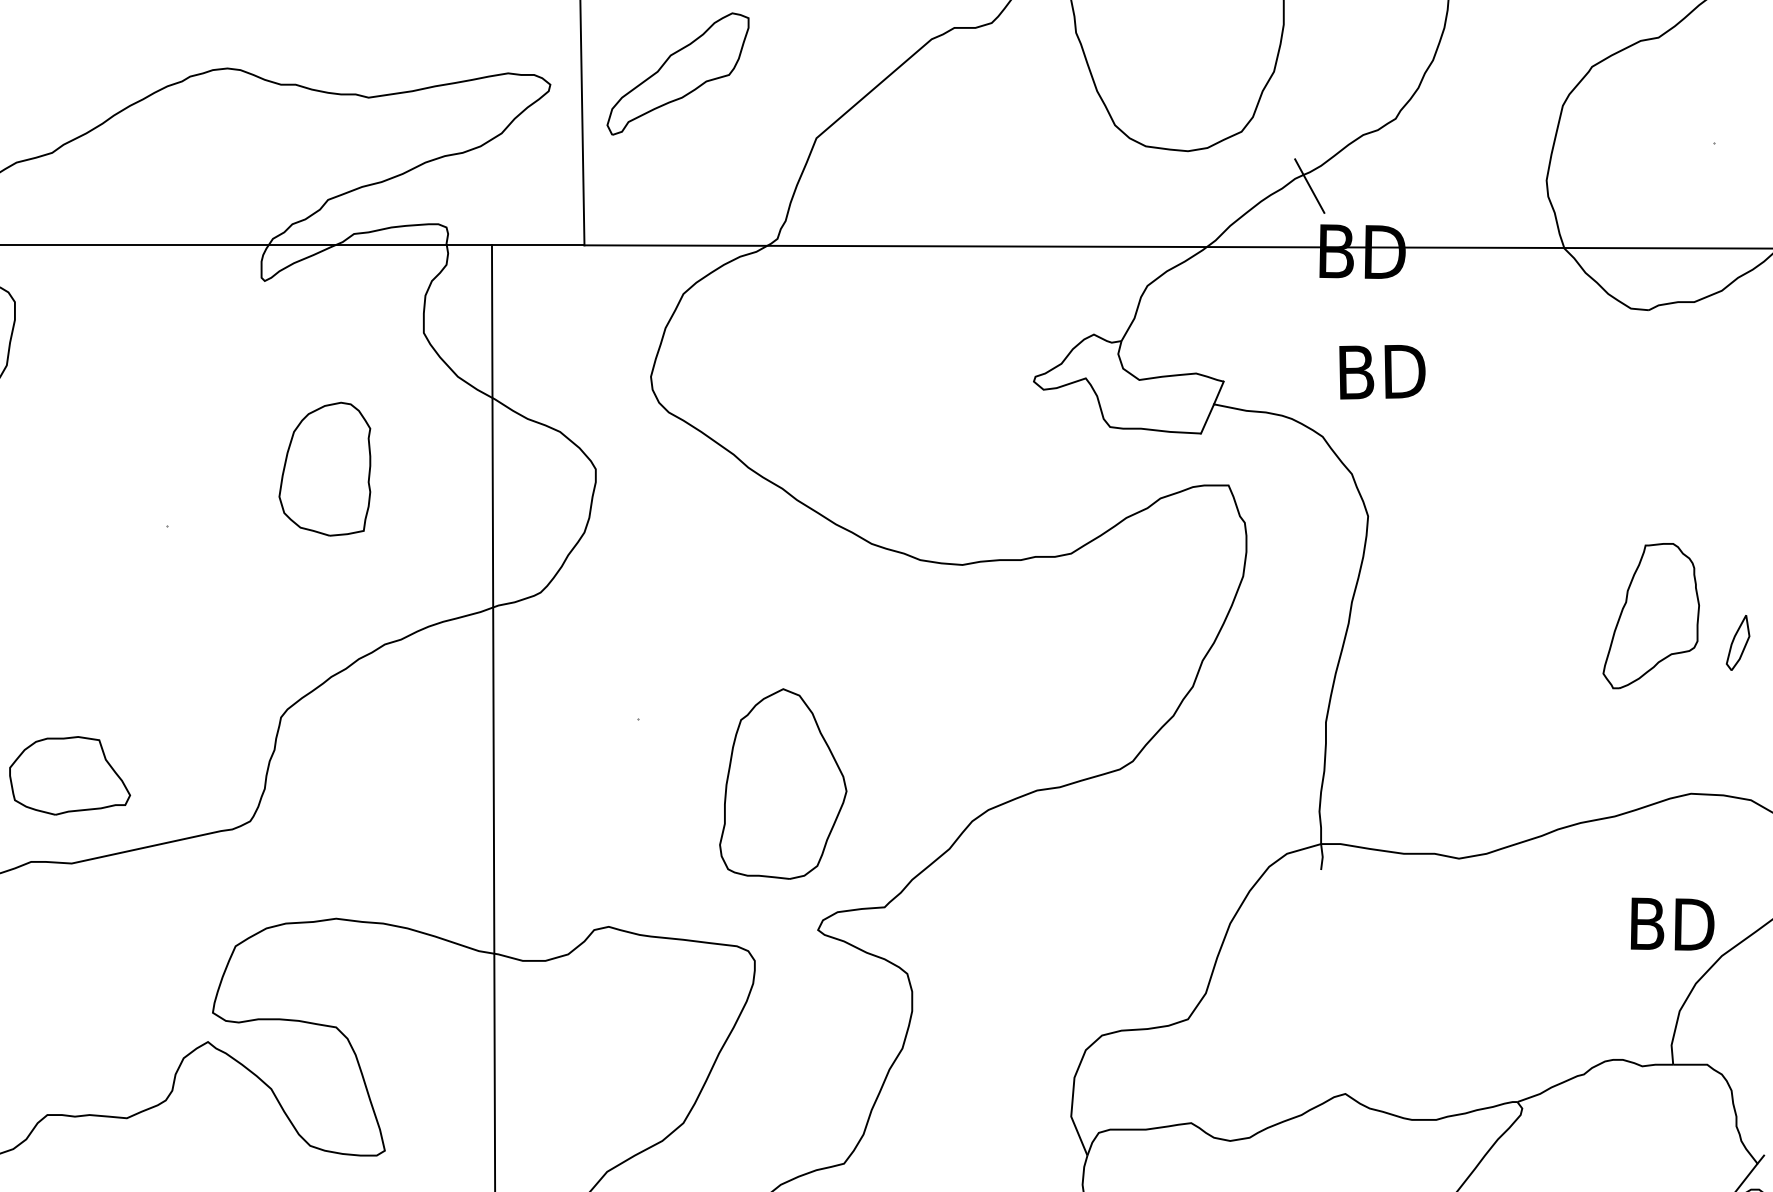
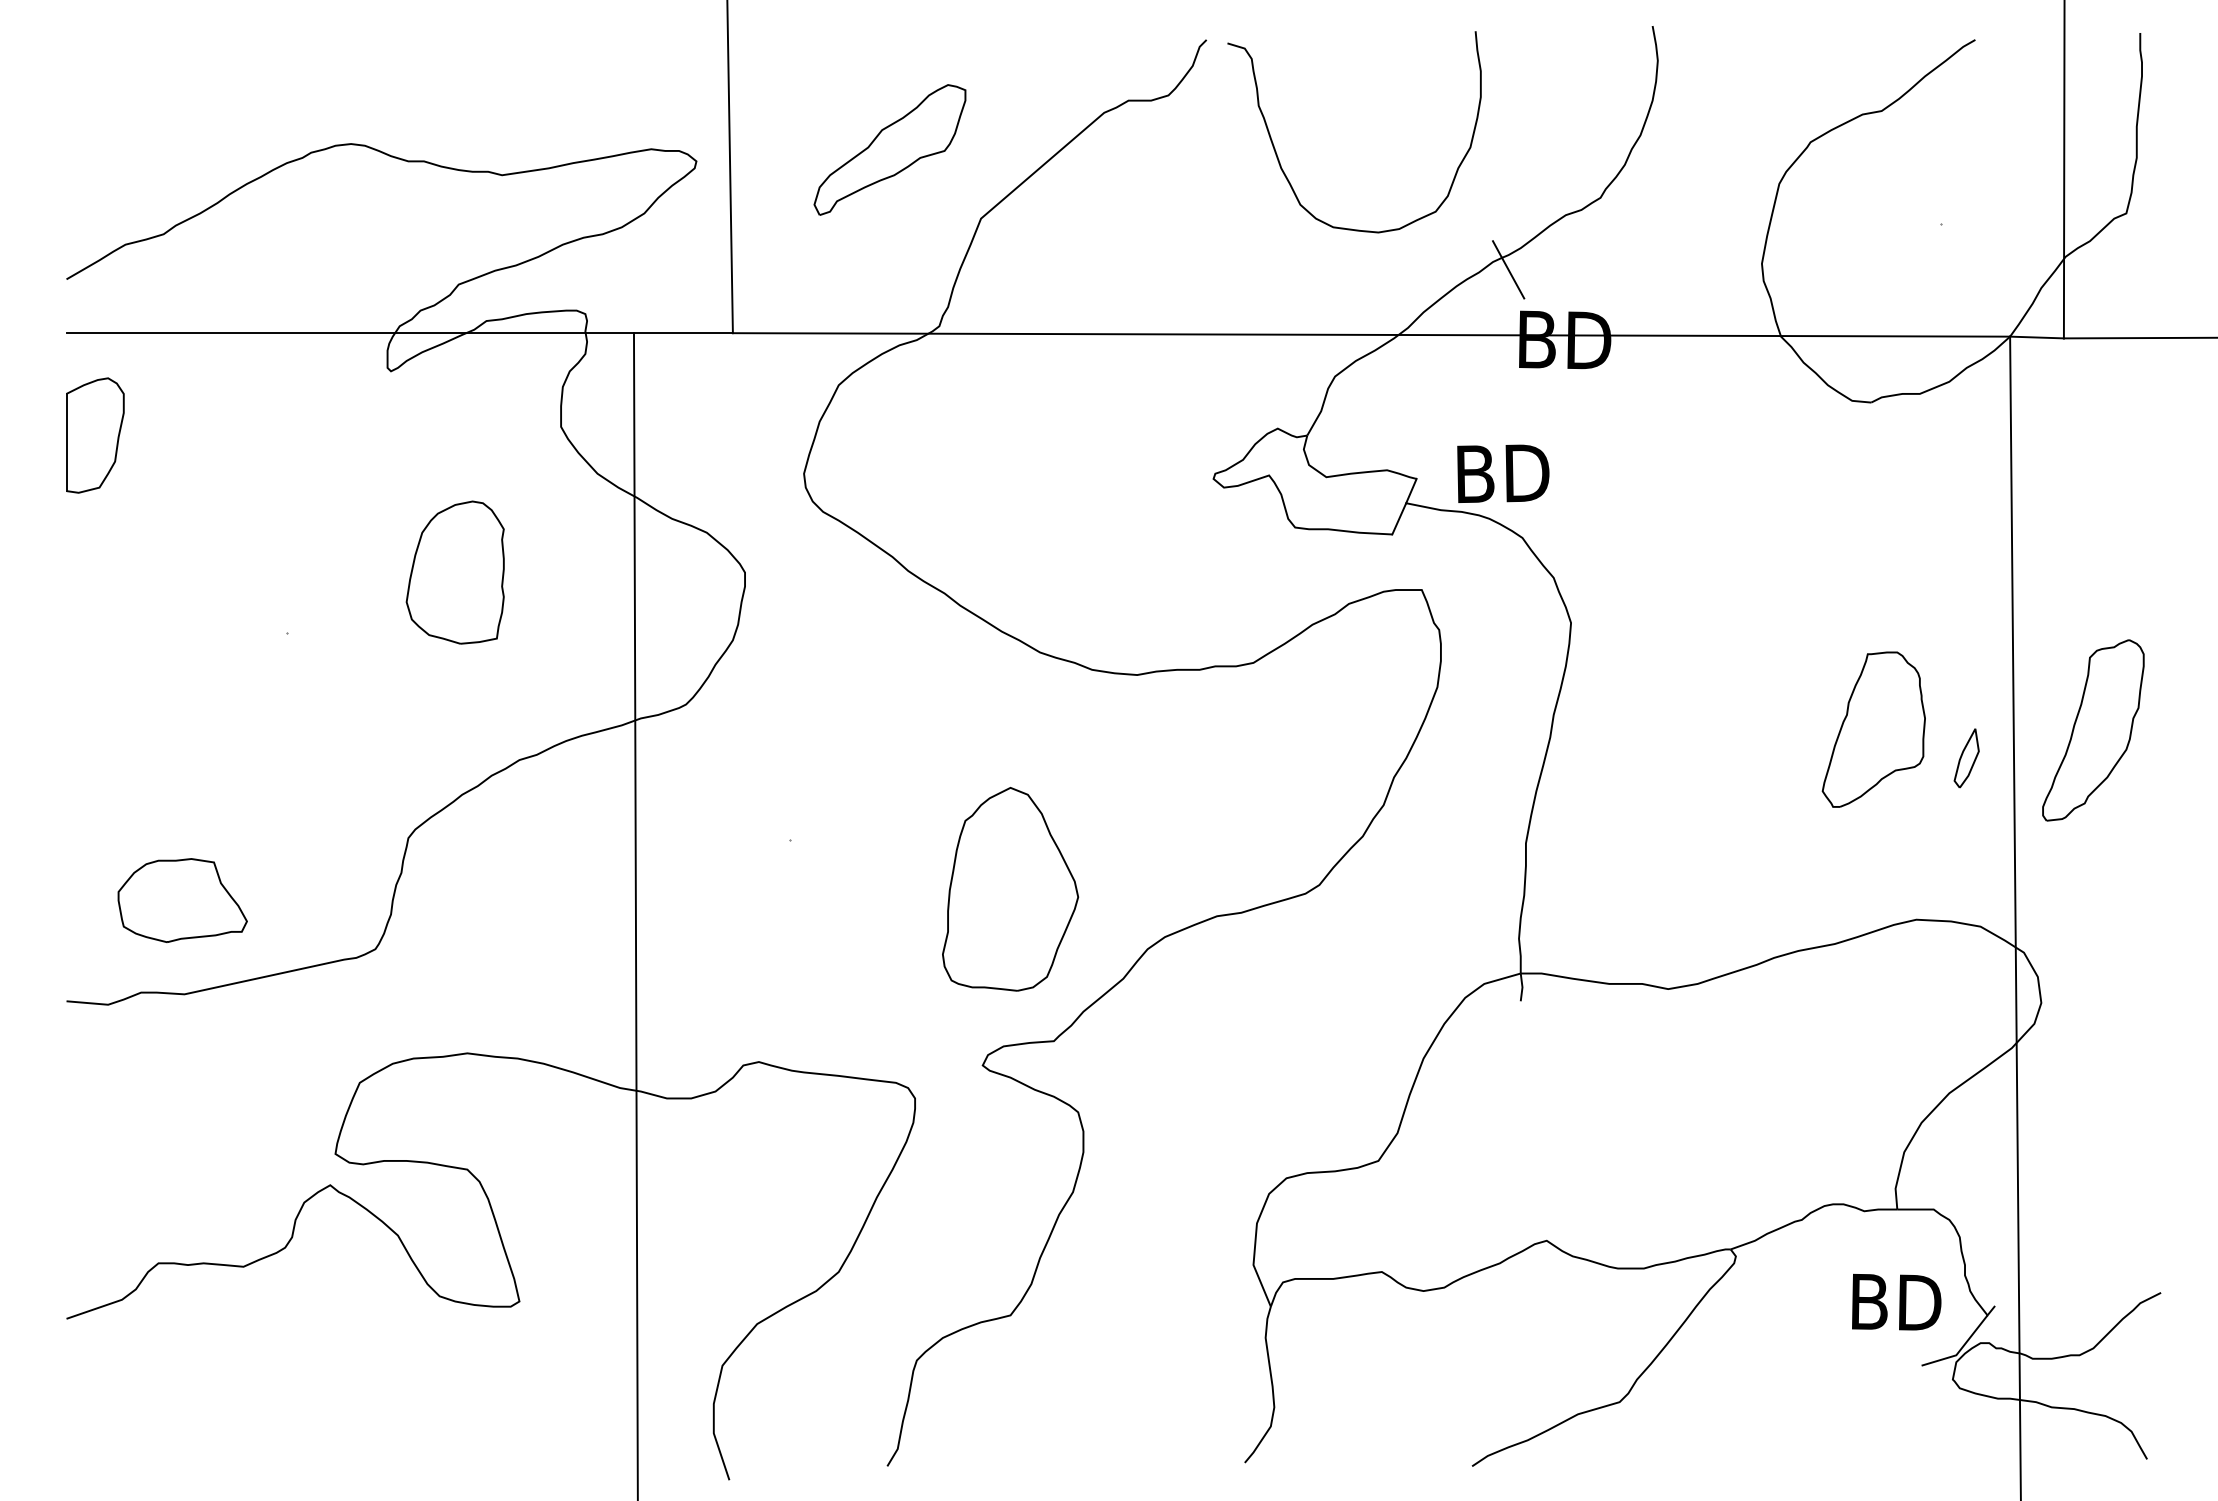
part: (677, 73) -> (889, 149), moved
text: (1382, 371) -> (1503, 473), moved
part: (783, 784) -> (1010, 889), moved
text: (1672, 923) -> (1896, 1301), moved

